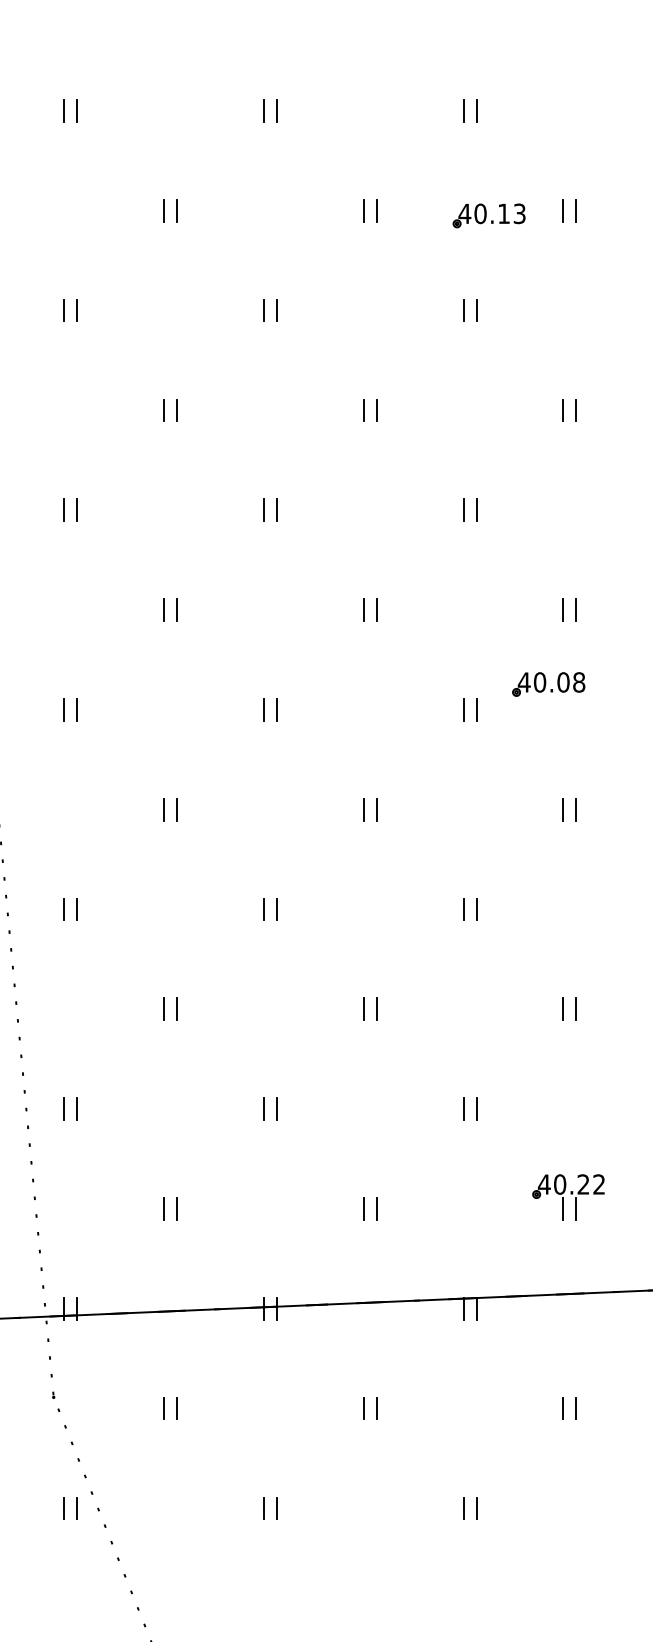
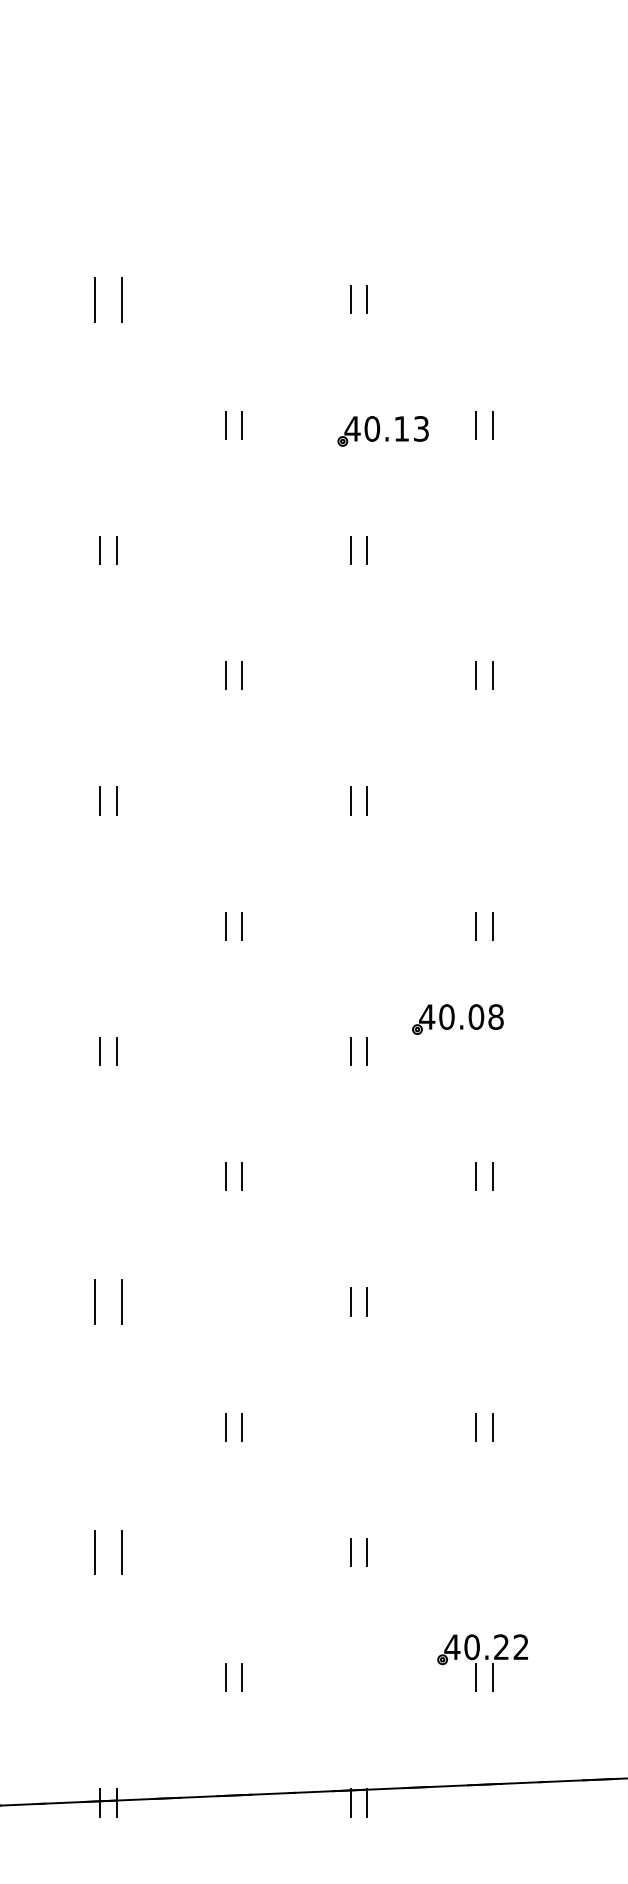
part: (270, 110) -> (108, 299), size x1.6
part: (270, 909) -> (108, 1302), size x1.6
part: (270, 1108) -> (108, 1551), size x1.6

